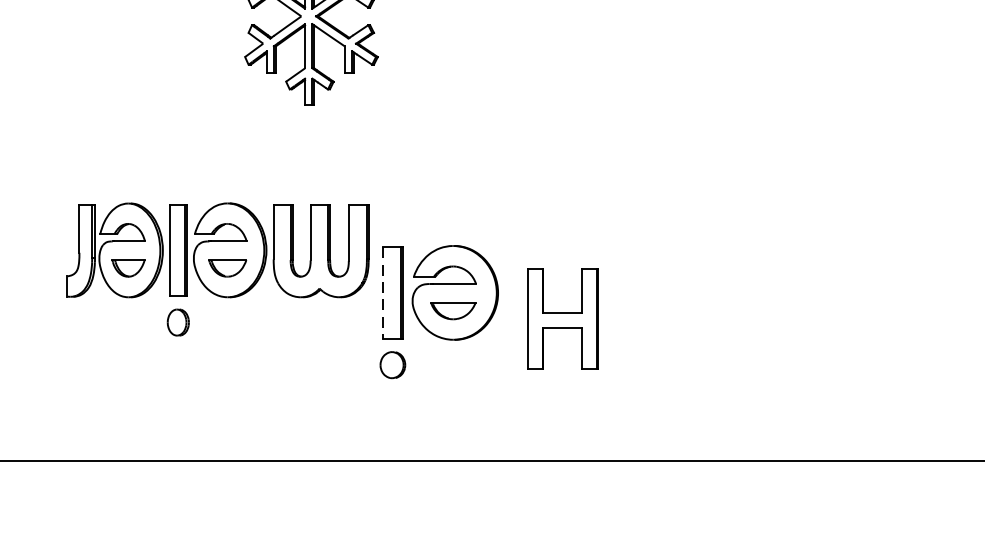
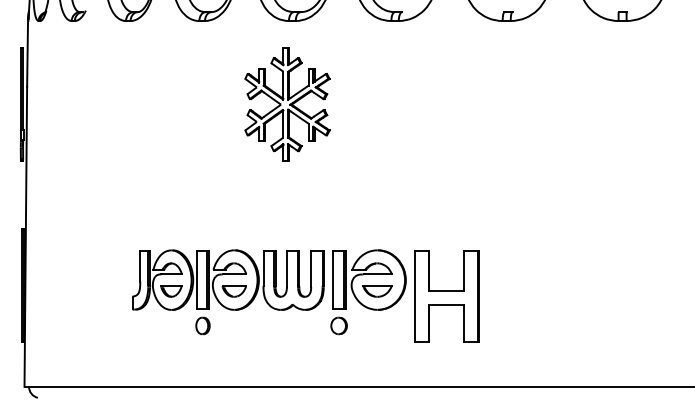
part: (218, 269) -> (228, 292), moved
line: (382, 293) -> (332, 280), dashed -> solid
part: (562, 318) -> (446, 296), size x1.43

